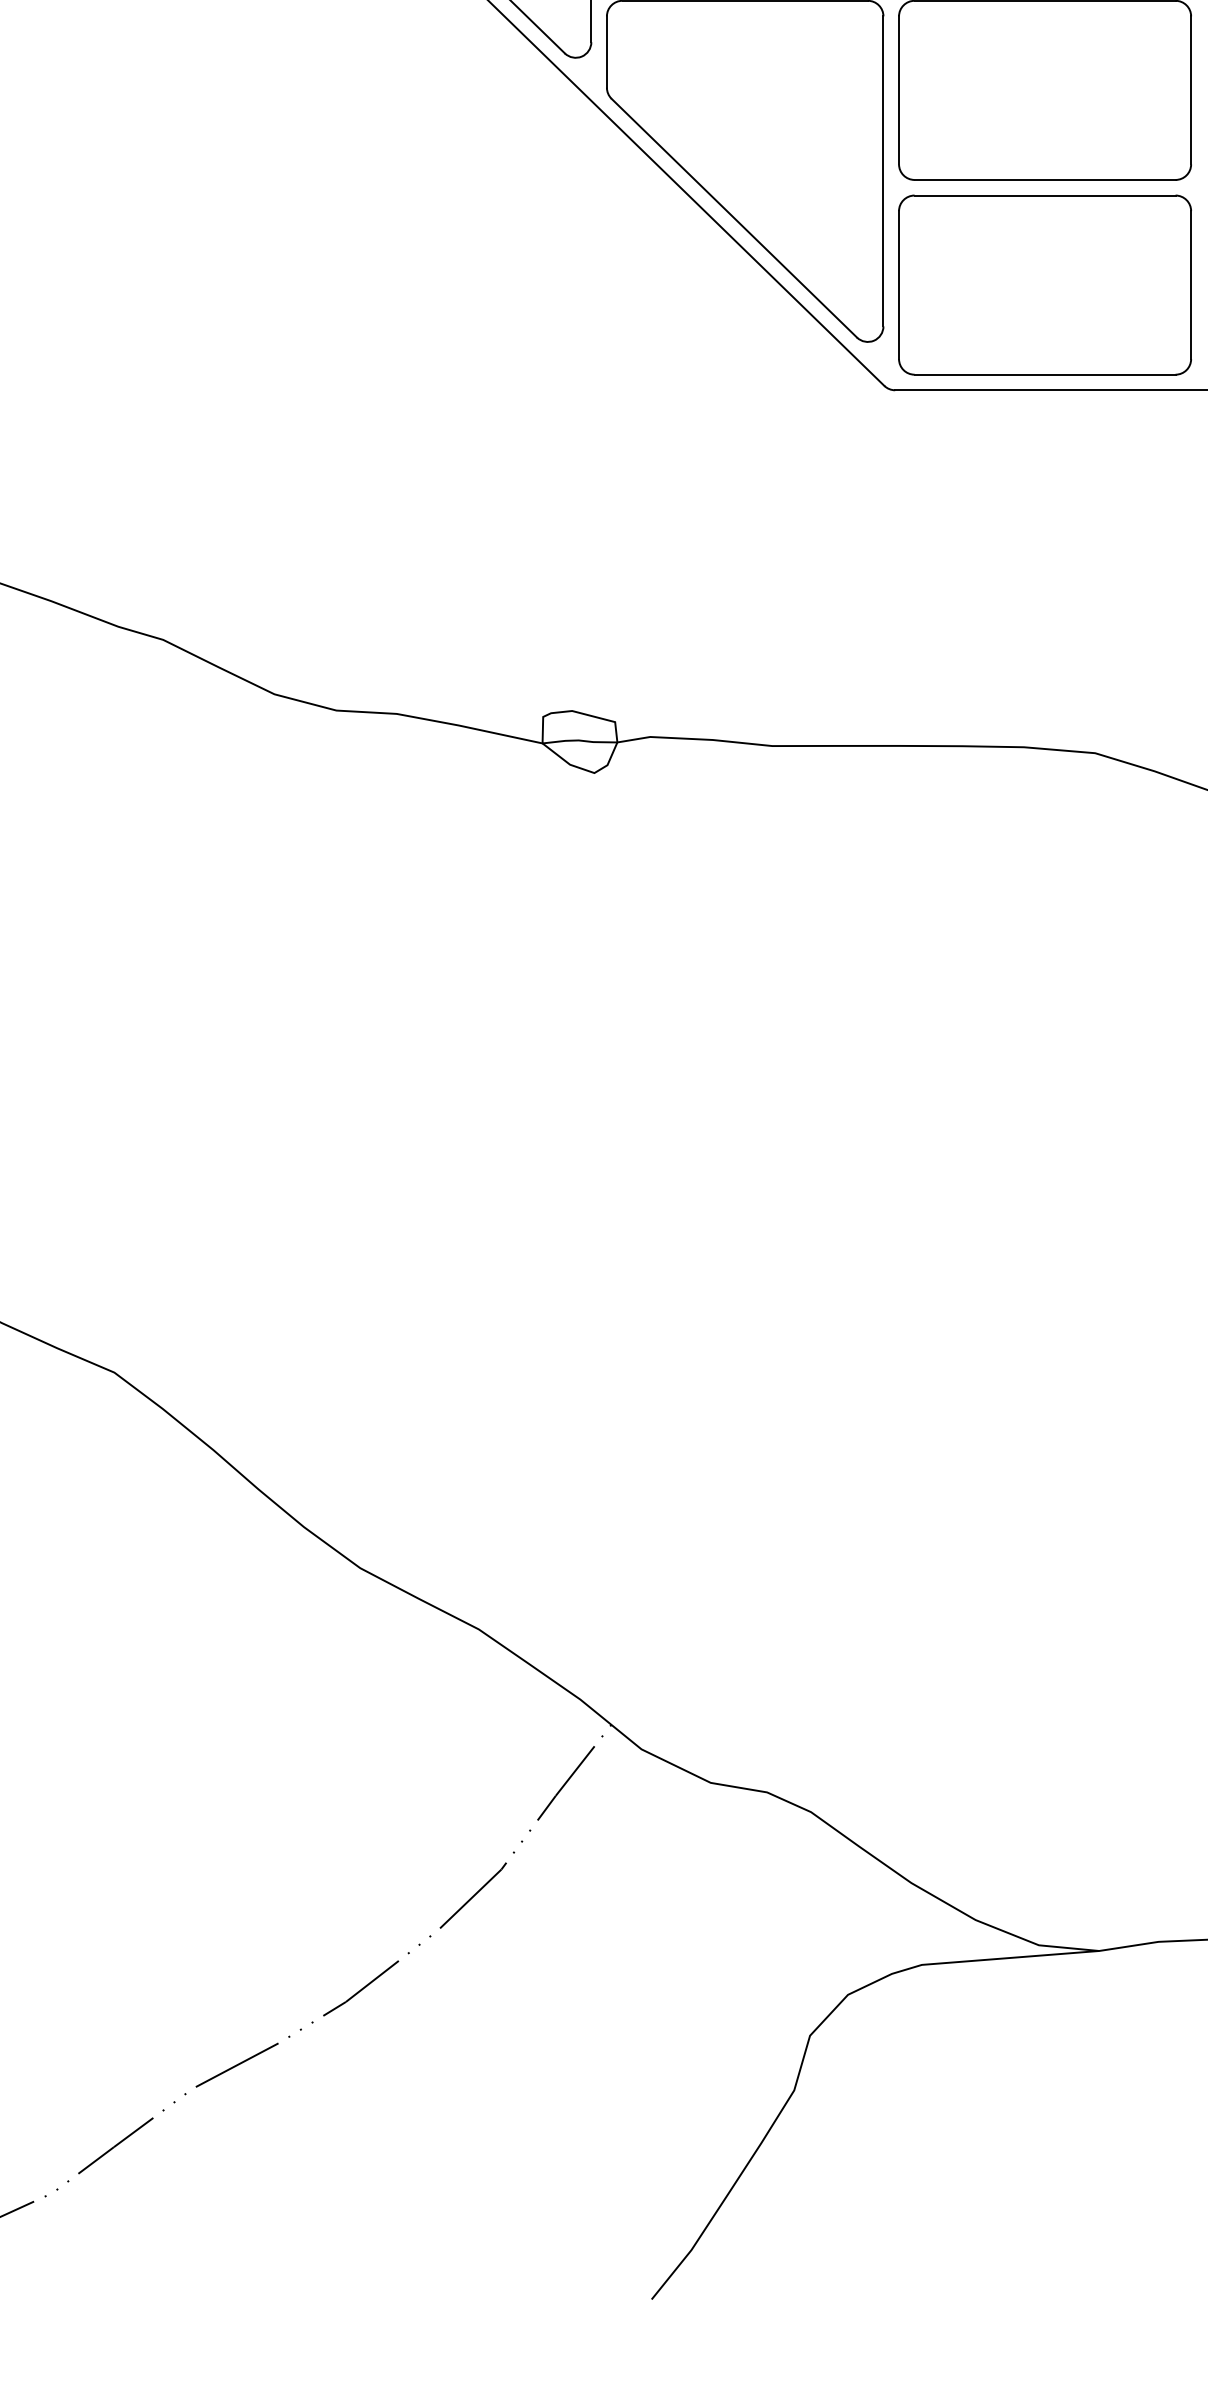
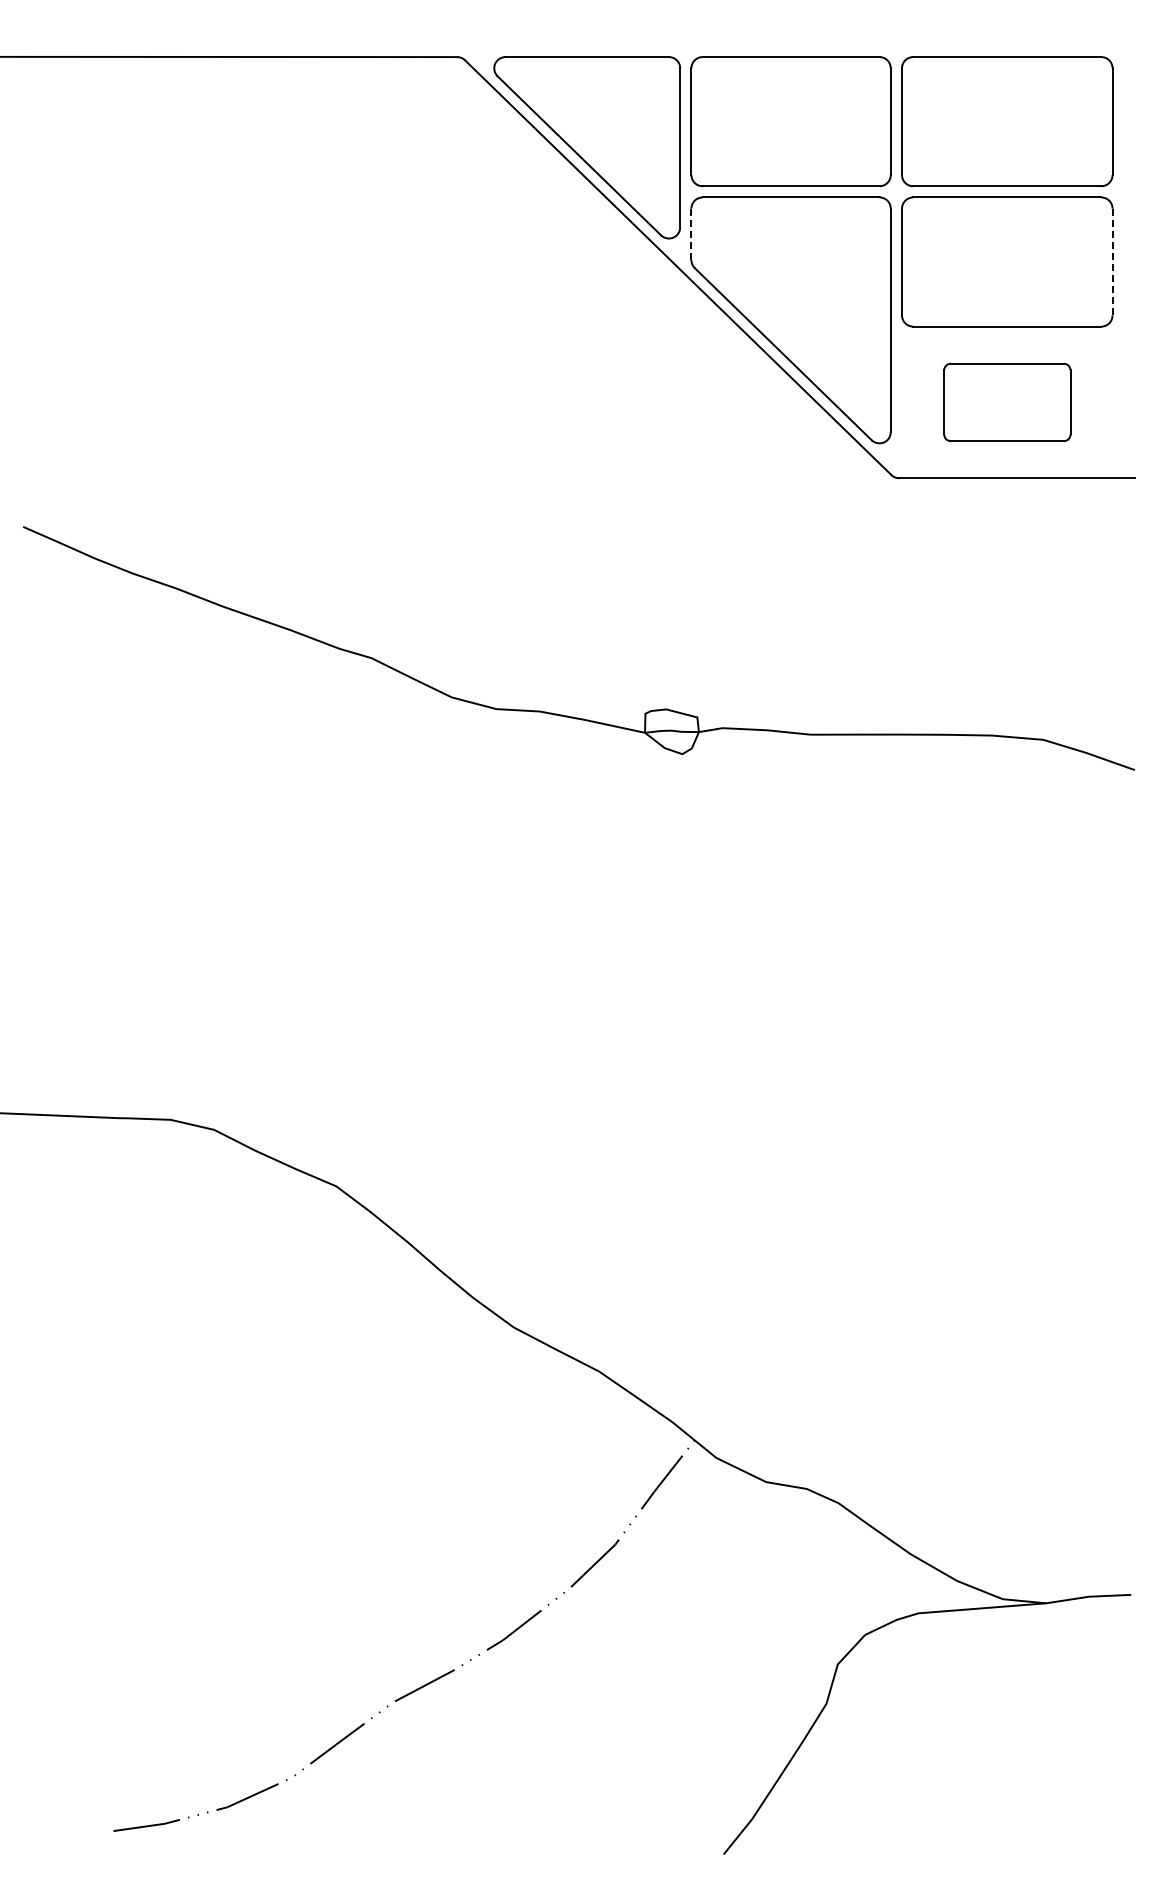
line: (607, 52) -> (691, 234), solid -> dashed
line: (1191, 89) -> (1112, 261), solid -> dashed
part: (1045, 285) -> (1007, 402), size x0.6

